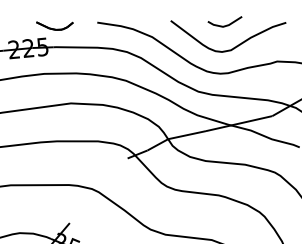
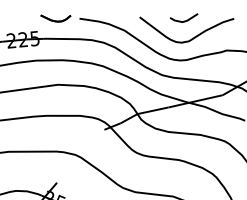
part: (54, 26) -> (55, 18), moved

